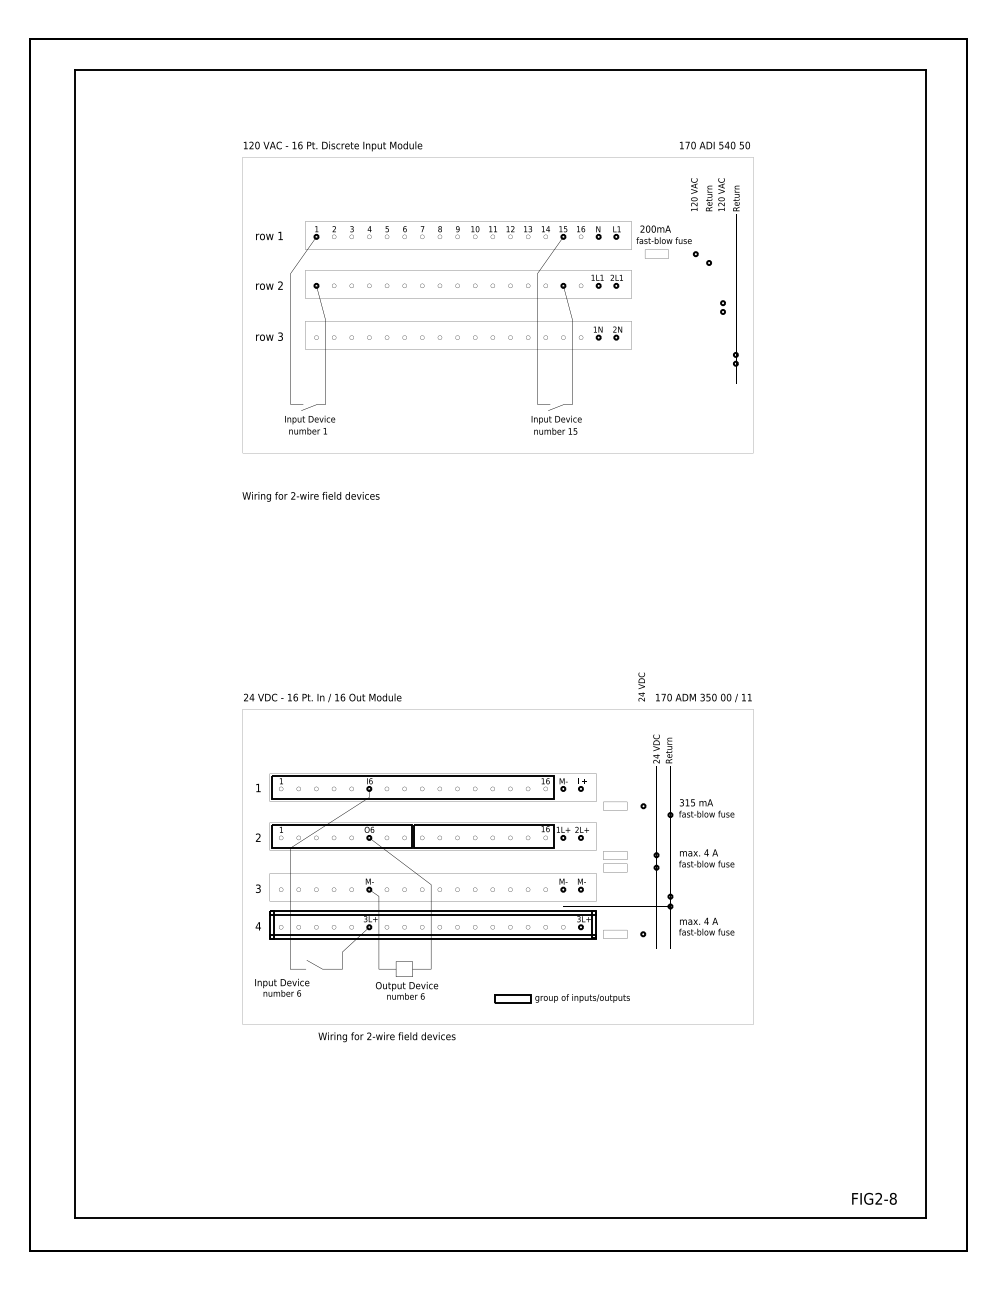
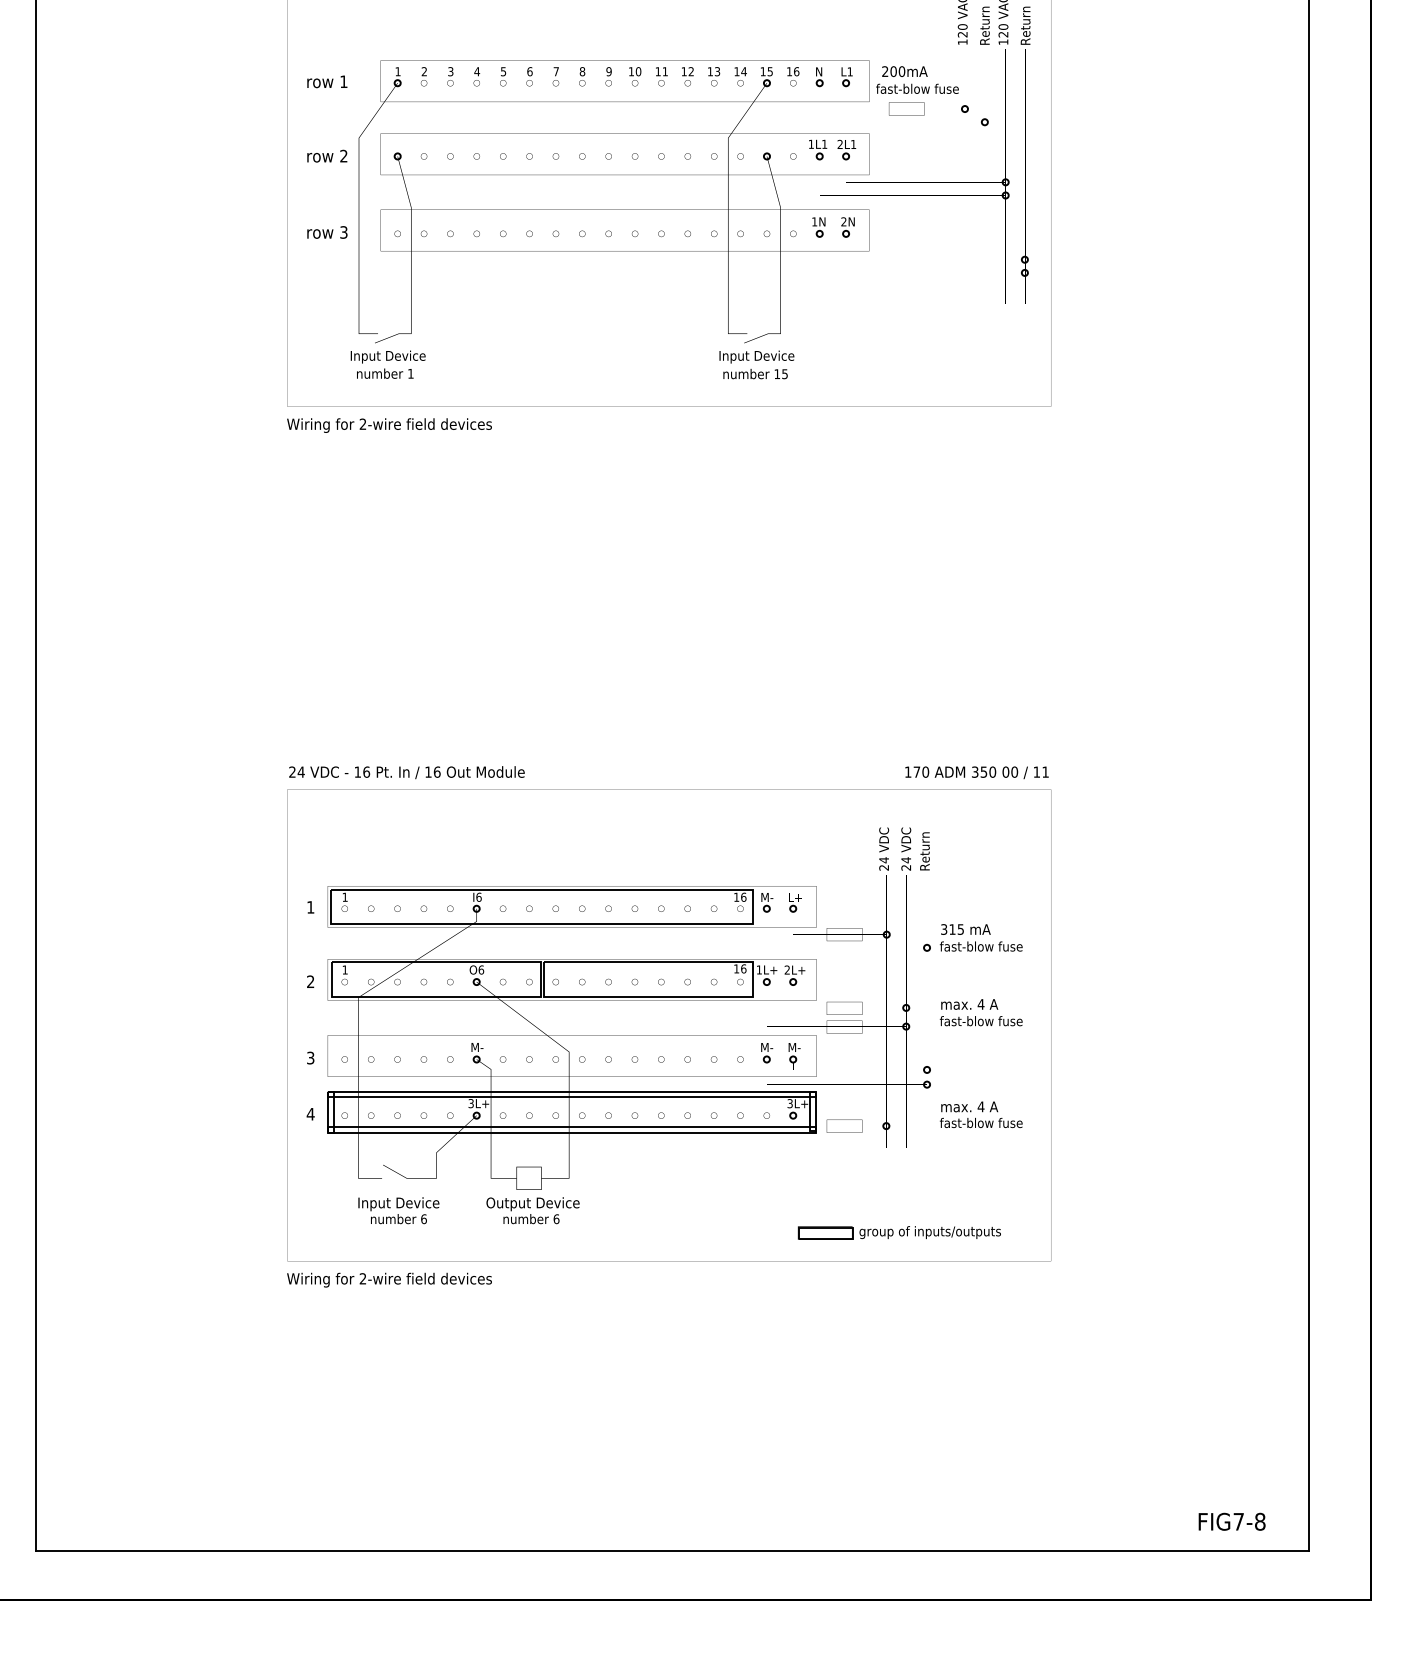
text: (310, 496) -> (388, 425), moved
text: (641, 686) -> (883, 848), moved
text: (282, 987) -> (399, 1210), moved
part: (561, 998) -> (898, 1232), moved
text: (386, 1037) -> (388, 1280), moved
text: (878, 1198) -> (1238, 1521), FIG2-8 -> FIG7-8

